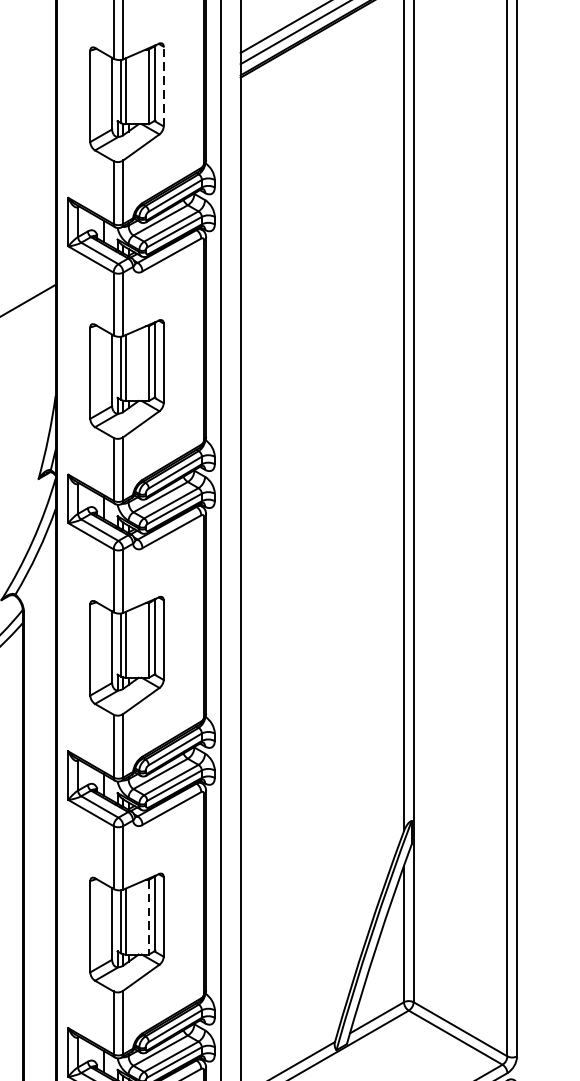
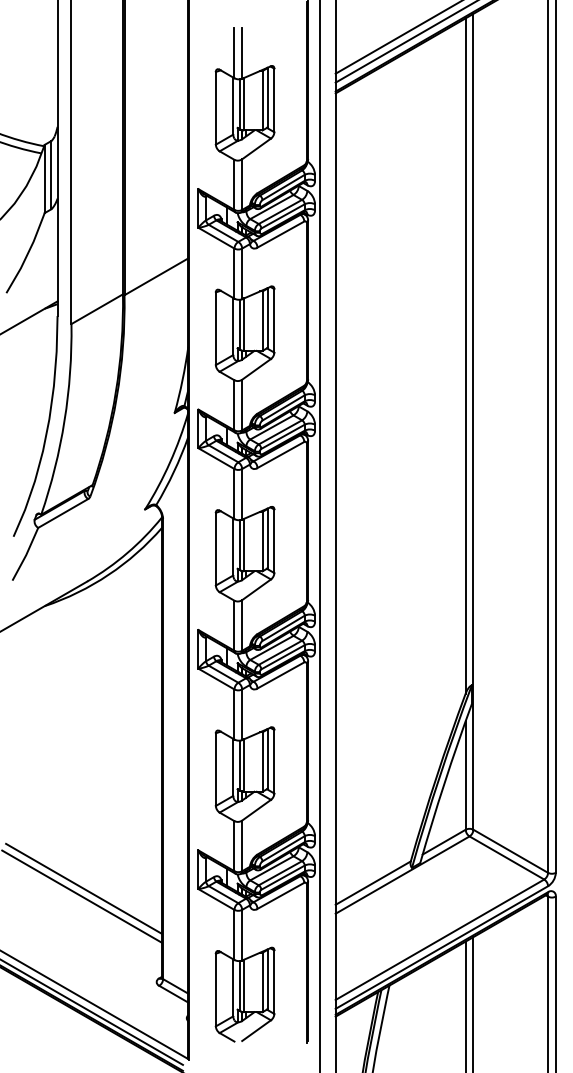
line: (163, 86) -> (274, 100), dashed -> solid
line: (148, 917) -> (262, 762), dashed -> solid

